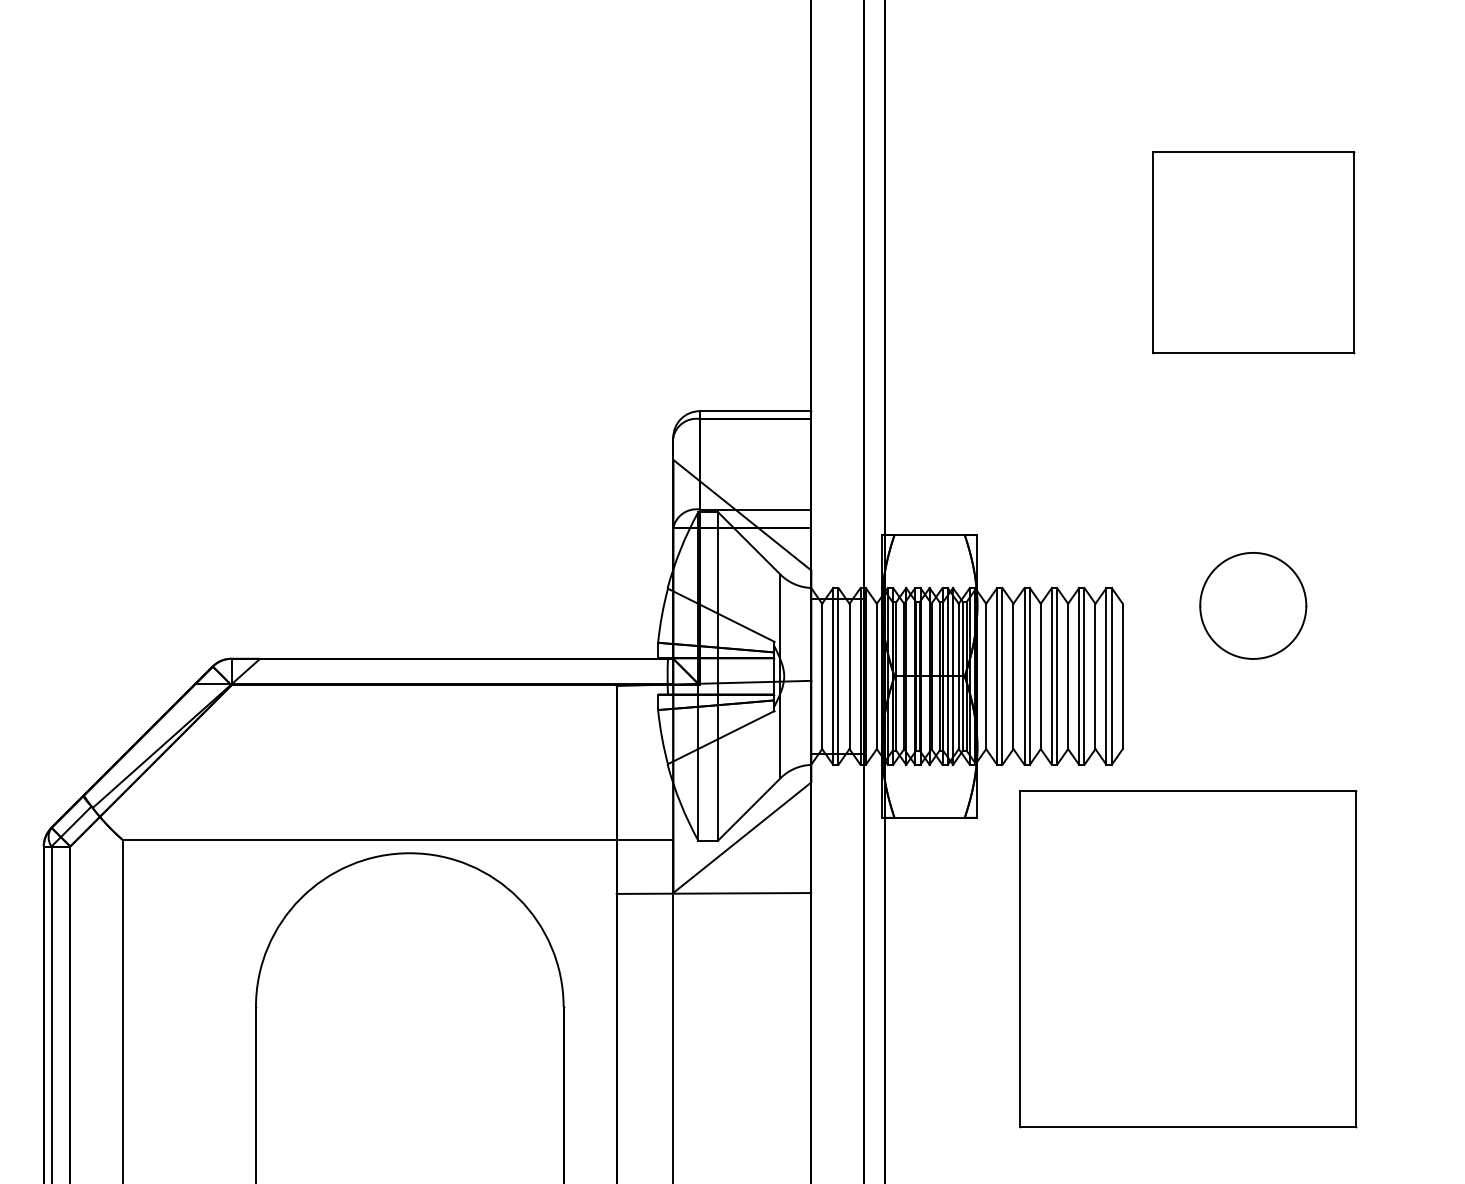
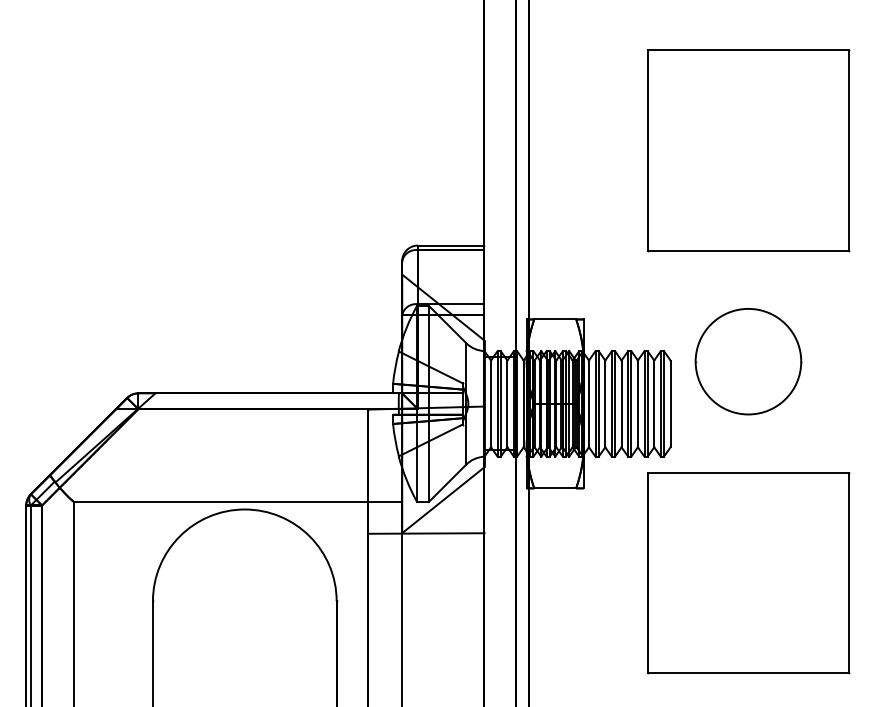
part: (1253, 252) -> (748, 150), size x1.67
part: (1253, 605) -> (748, 361), size x1.67
part: (1188, 960) -> (748, 573), moved

